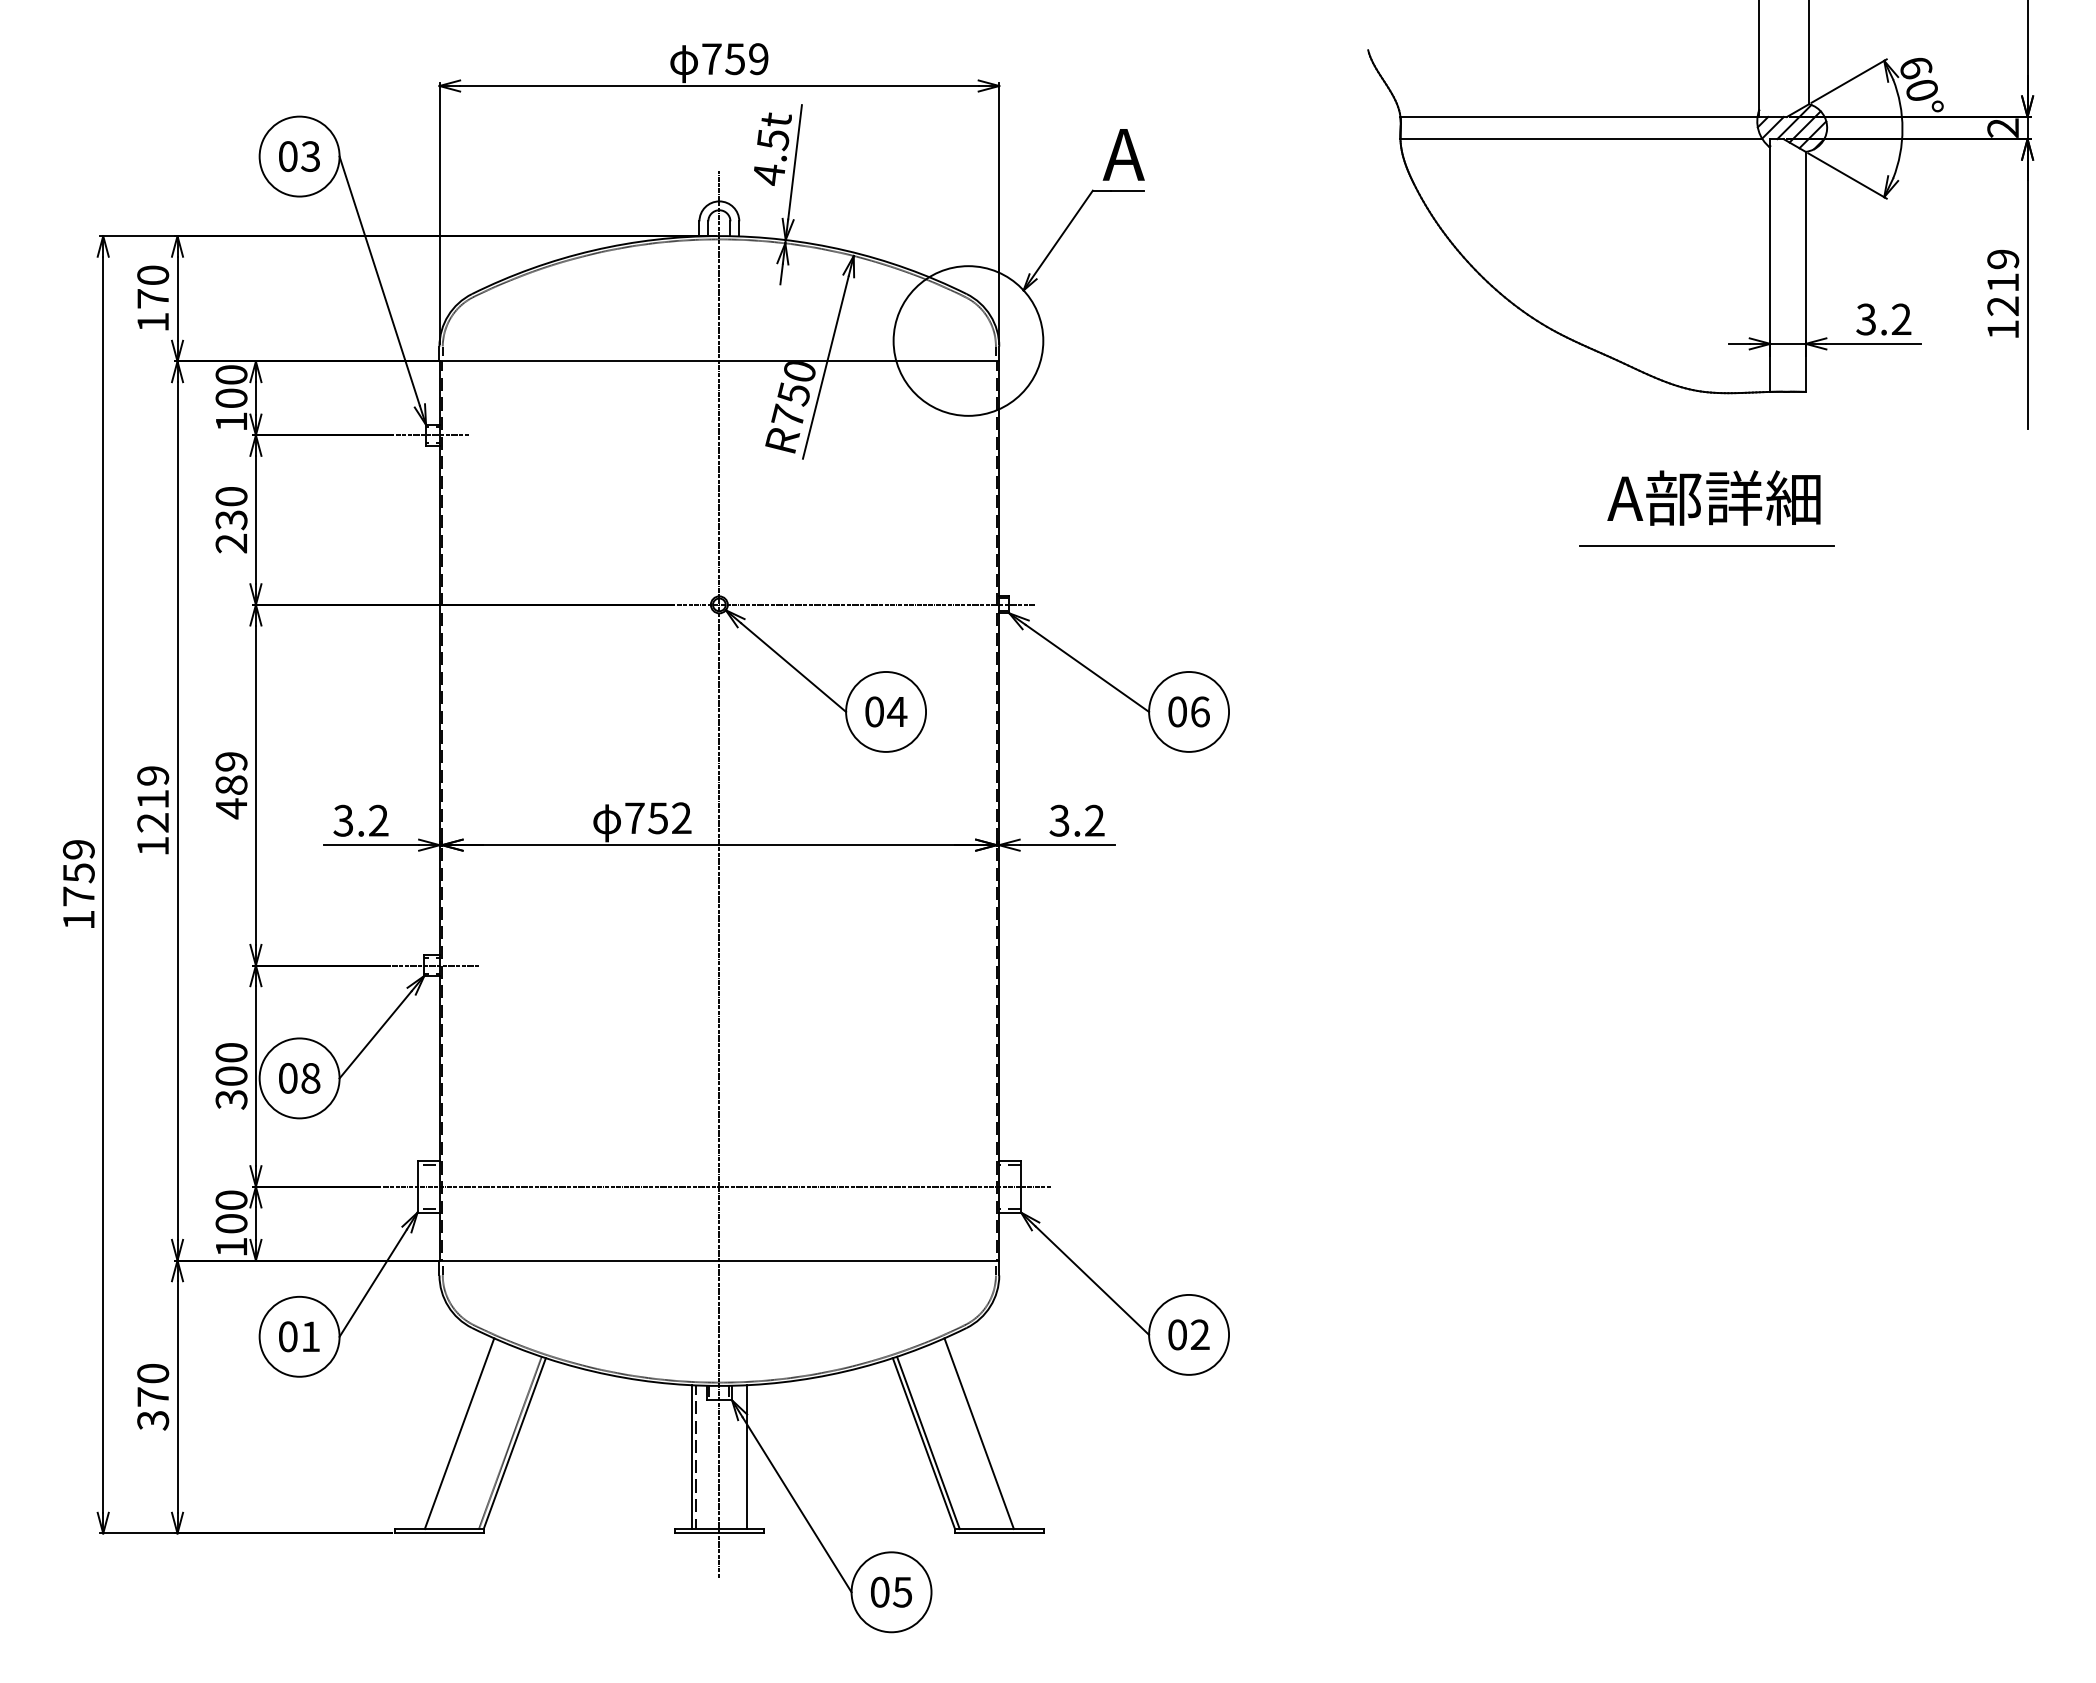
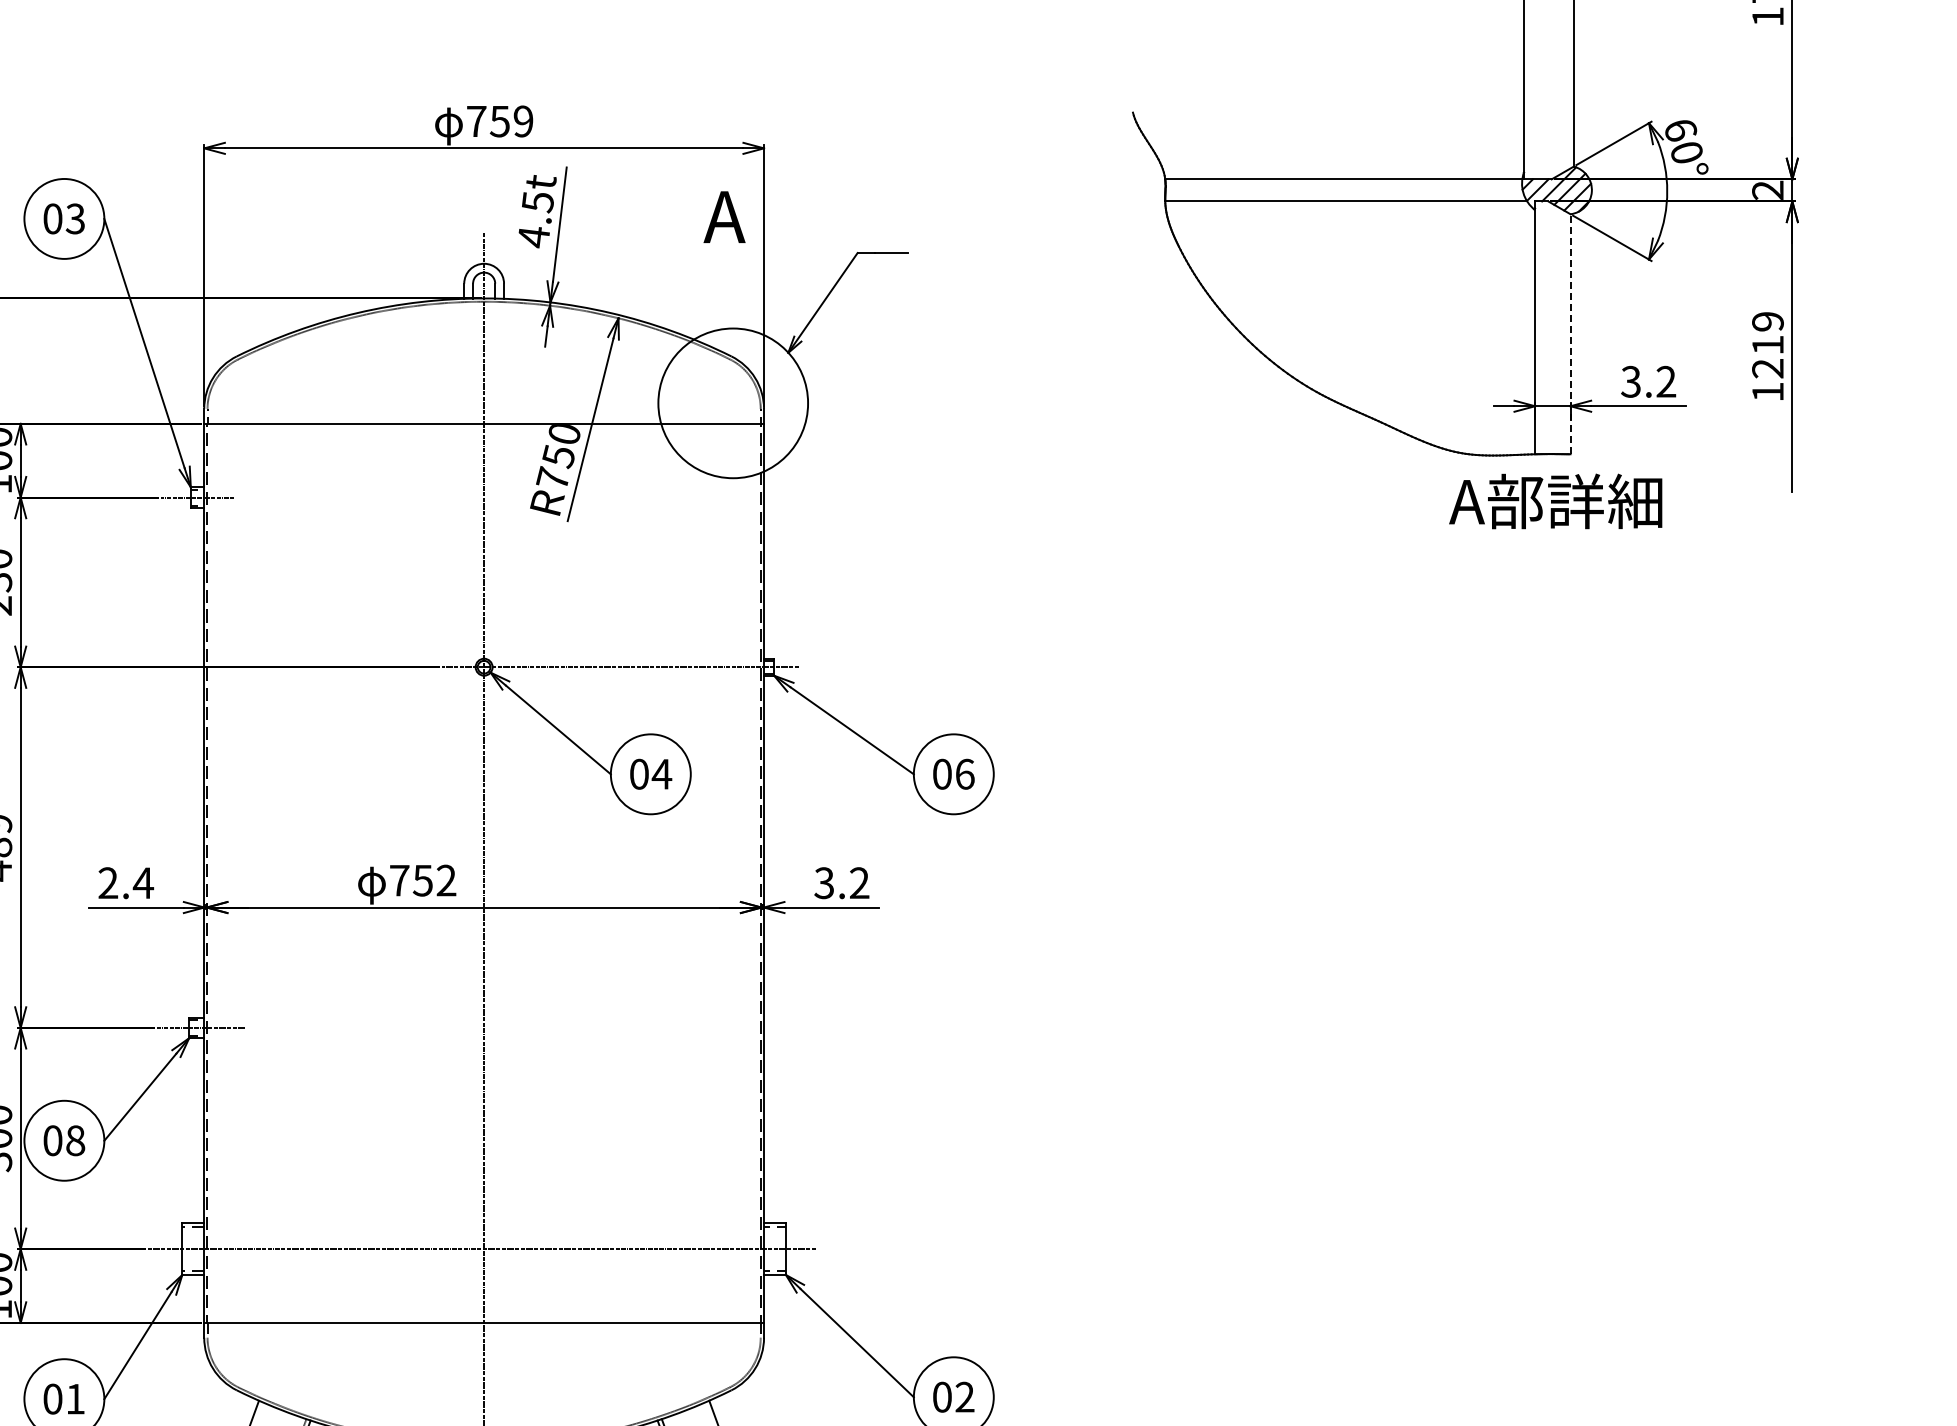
text: (1123, 154) -> (724, 216), moved
line: (1805, 271) -> (1570, 333), solid -> dashed
text: (1713, 497) -> (1555, 500), moved
line: (1706, 546) -> (1471, 608), removed
text: (361, 820) -> (126, 882), 3.2 -> 2.4

